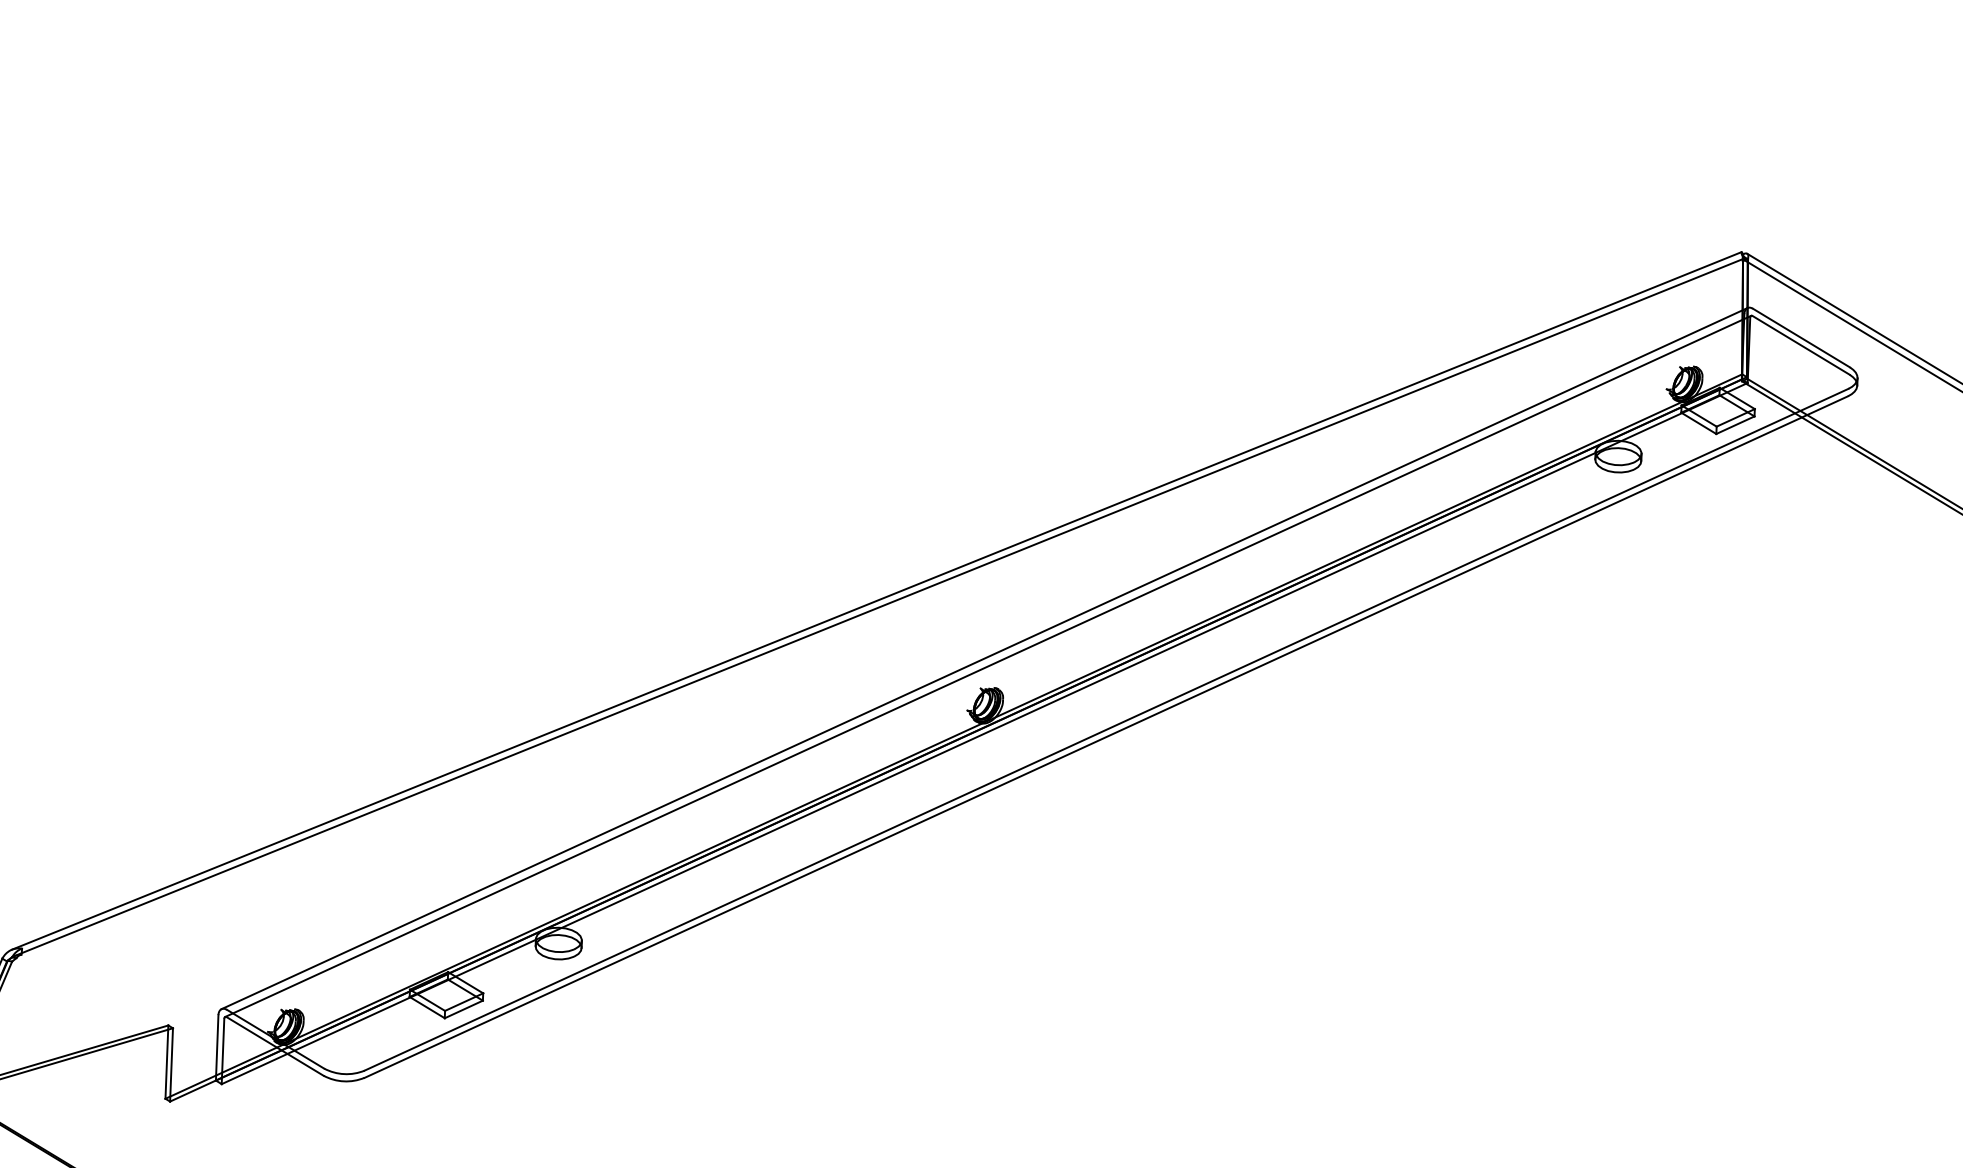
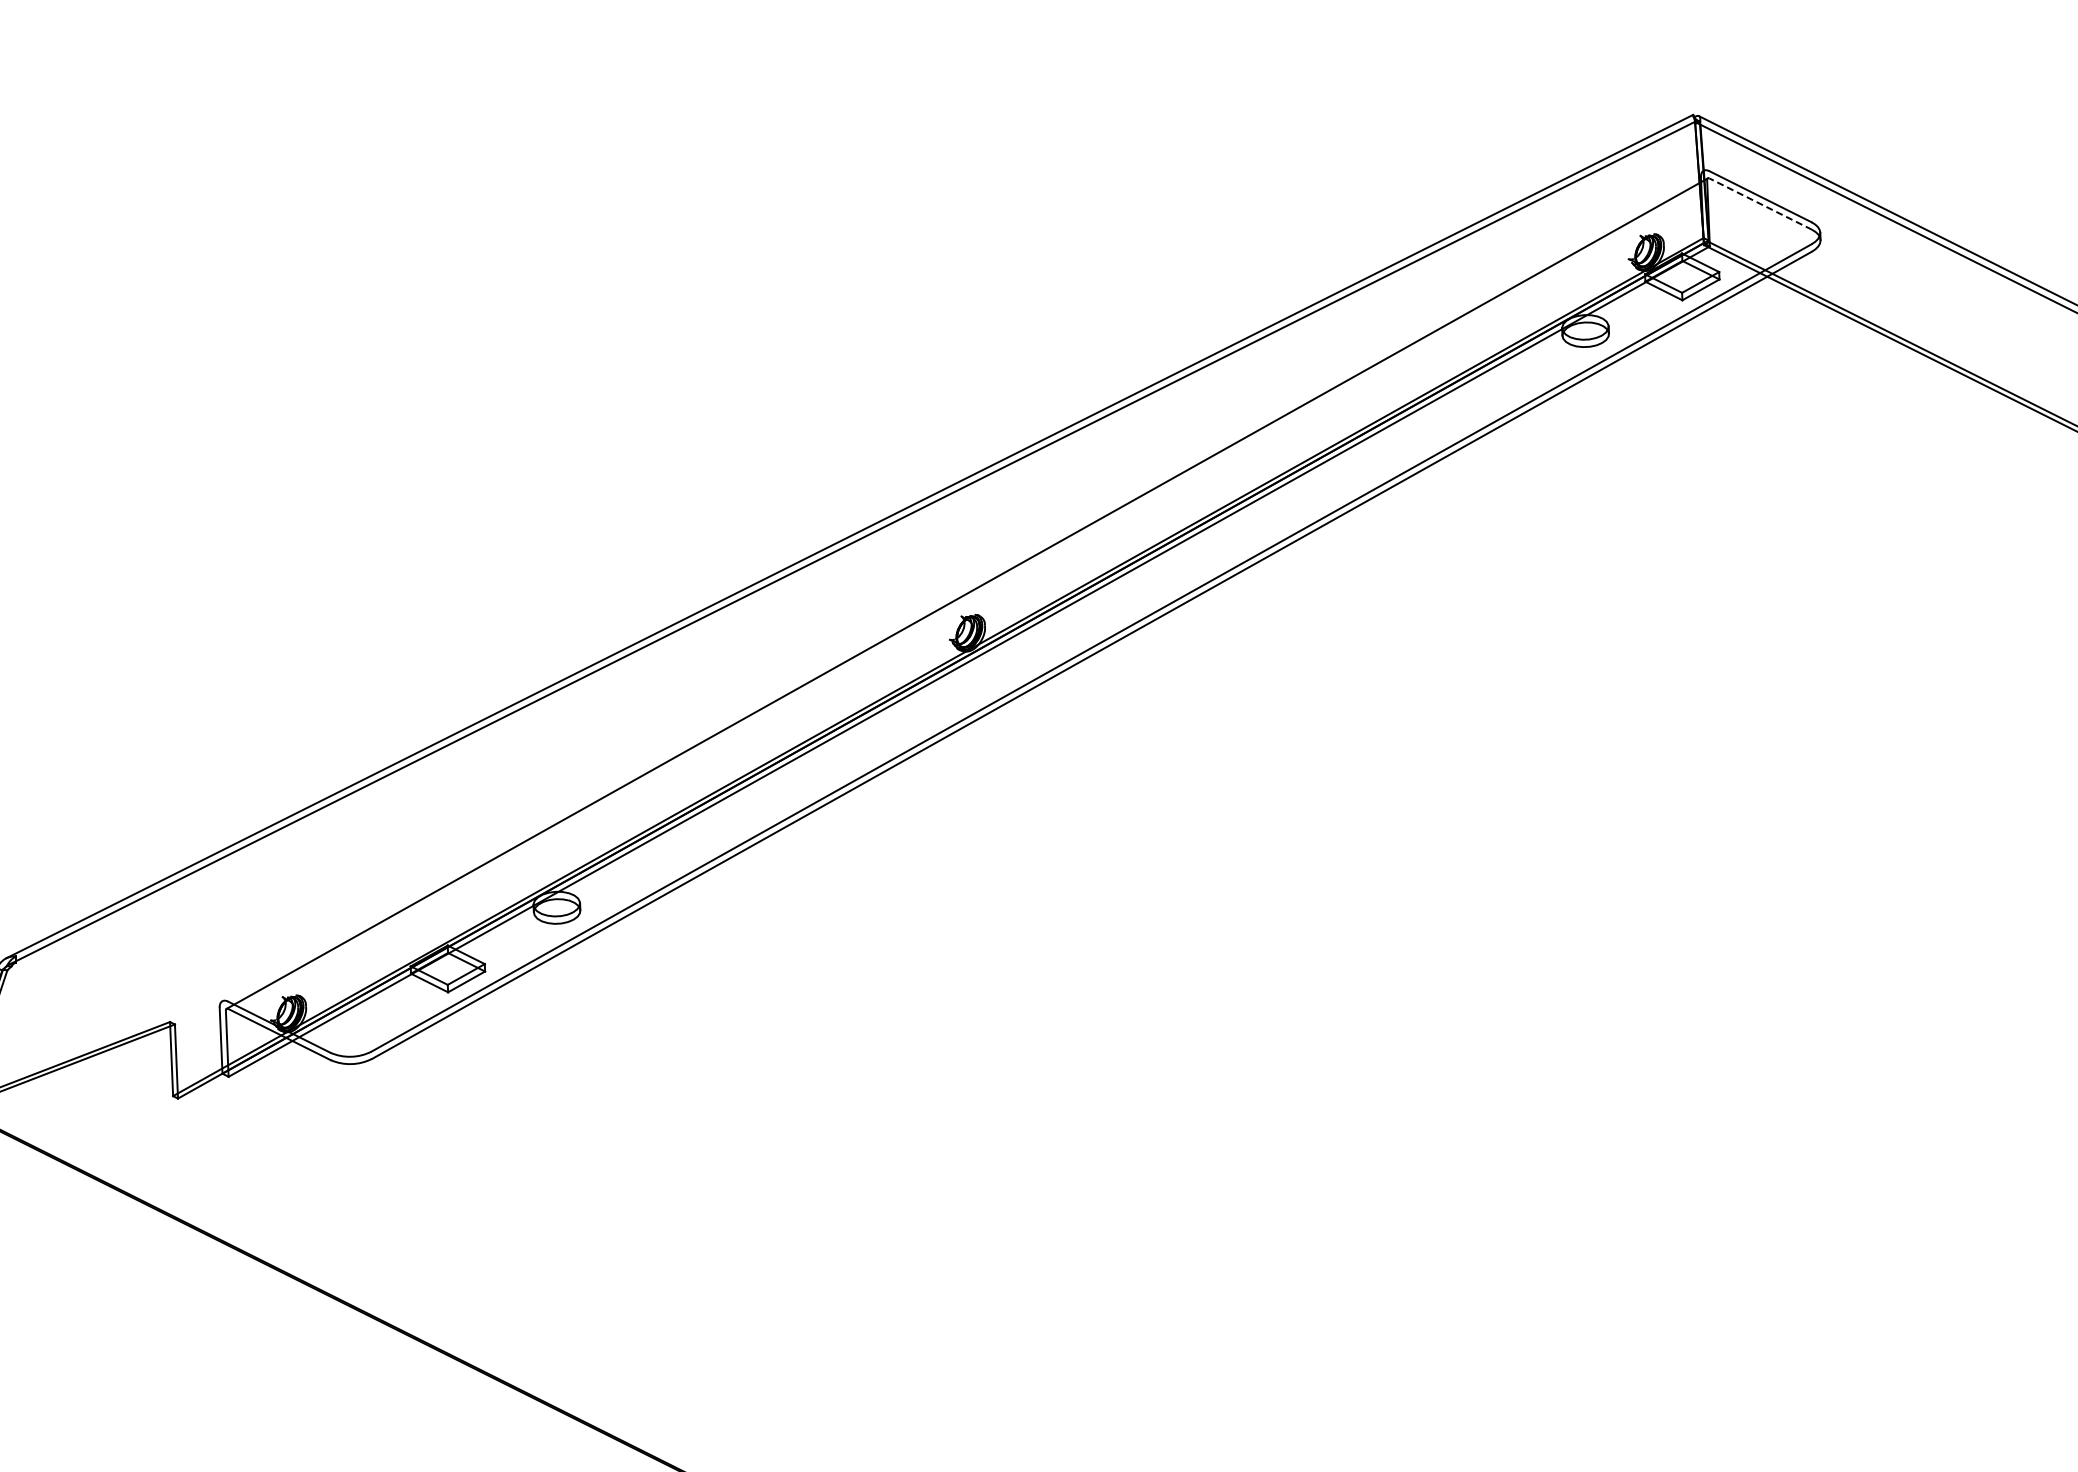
line: (1800, 344) -> (1760, 203), solid -> dashed
line: (984, 658) -> (962, 585), removed

